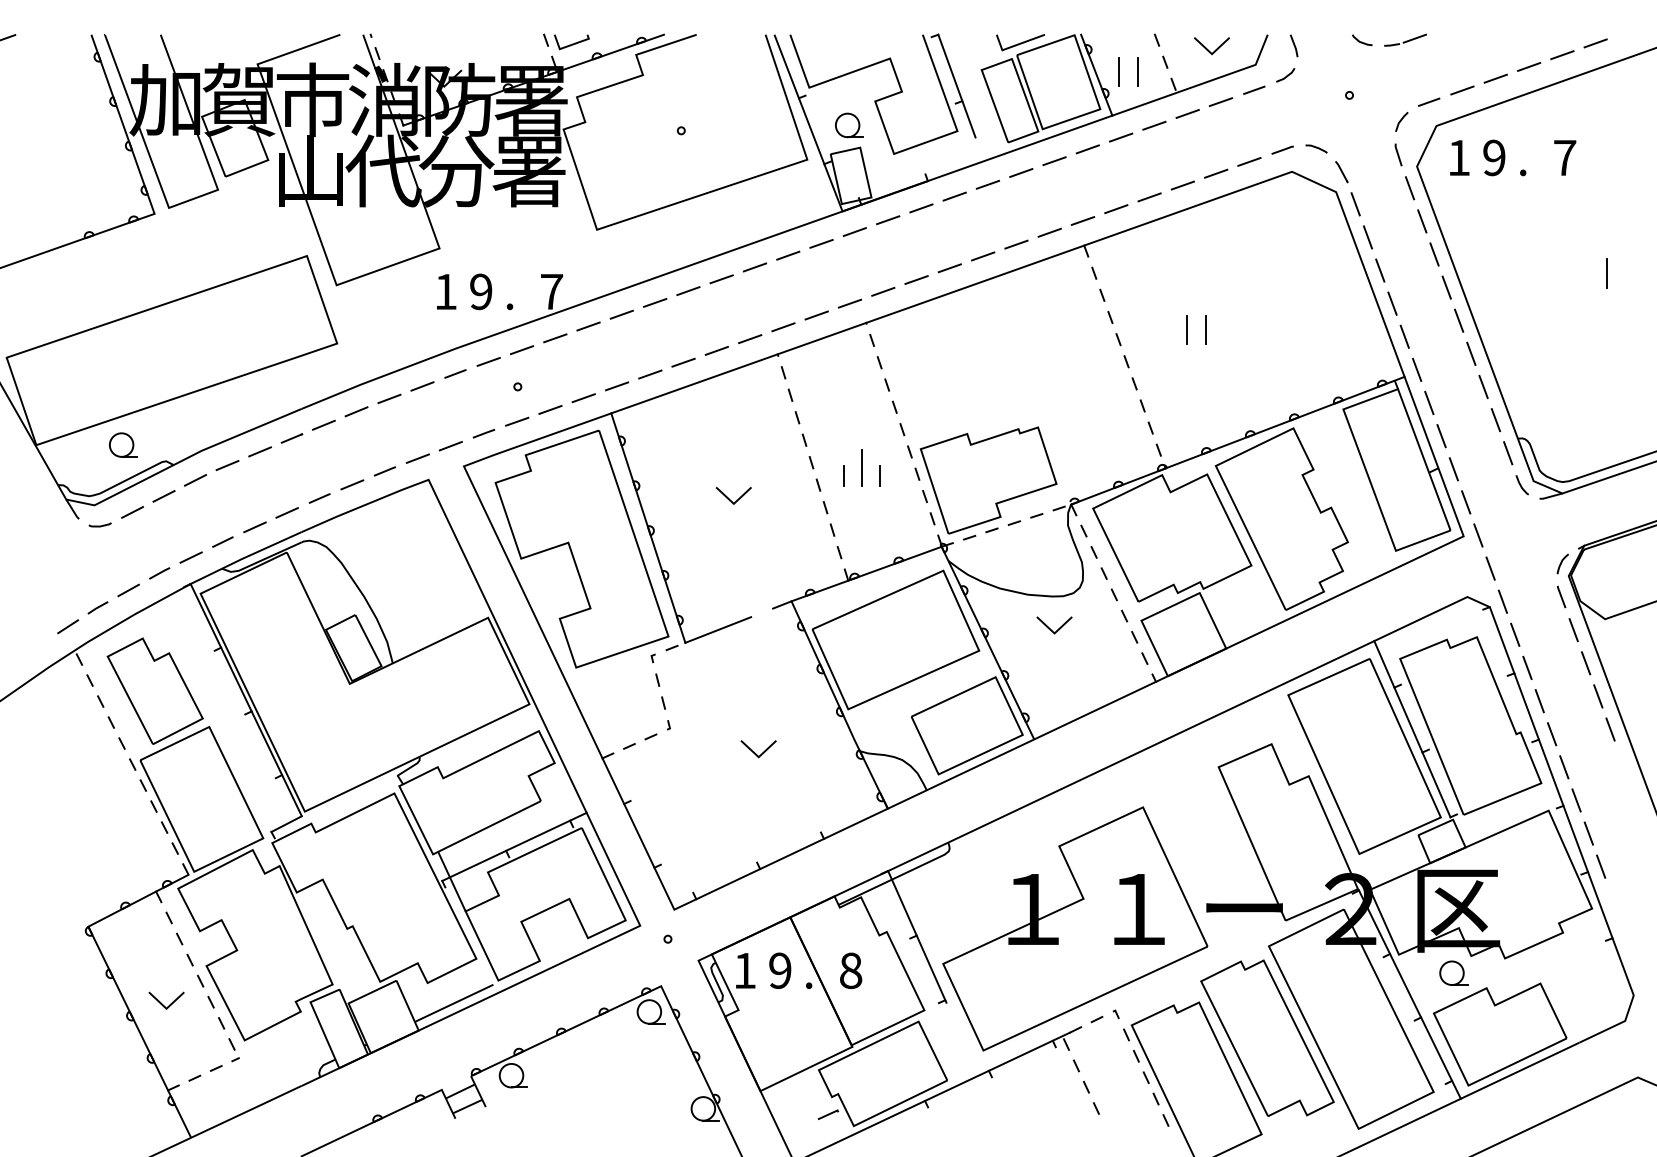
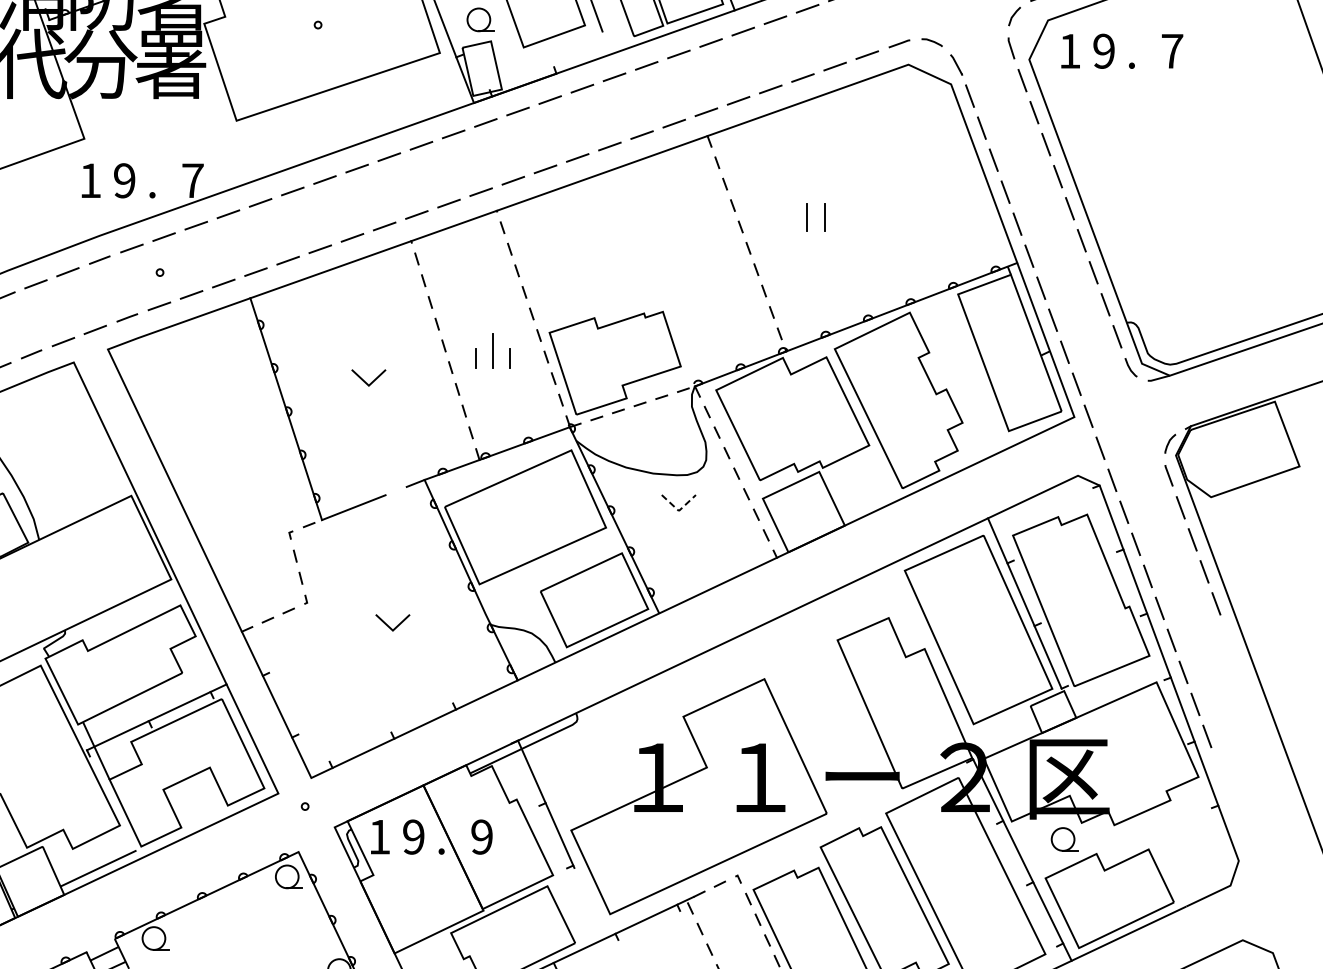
line: (1606, 273) -> (1212, 163), removed
part: (581, 548) -> (221, 428), removed
line: (1054, 633) -> (678, 511), solid -> dashed
text: (850, 970) -> (481, 836), 8 -> 9

